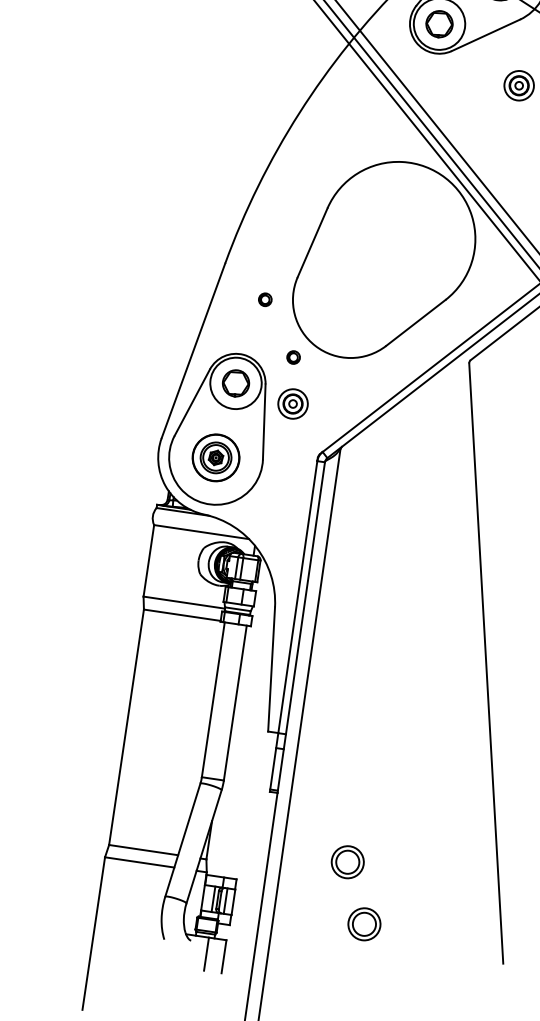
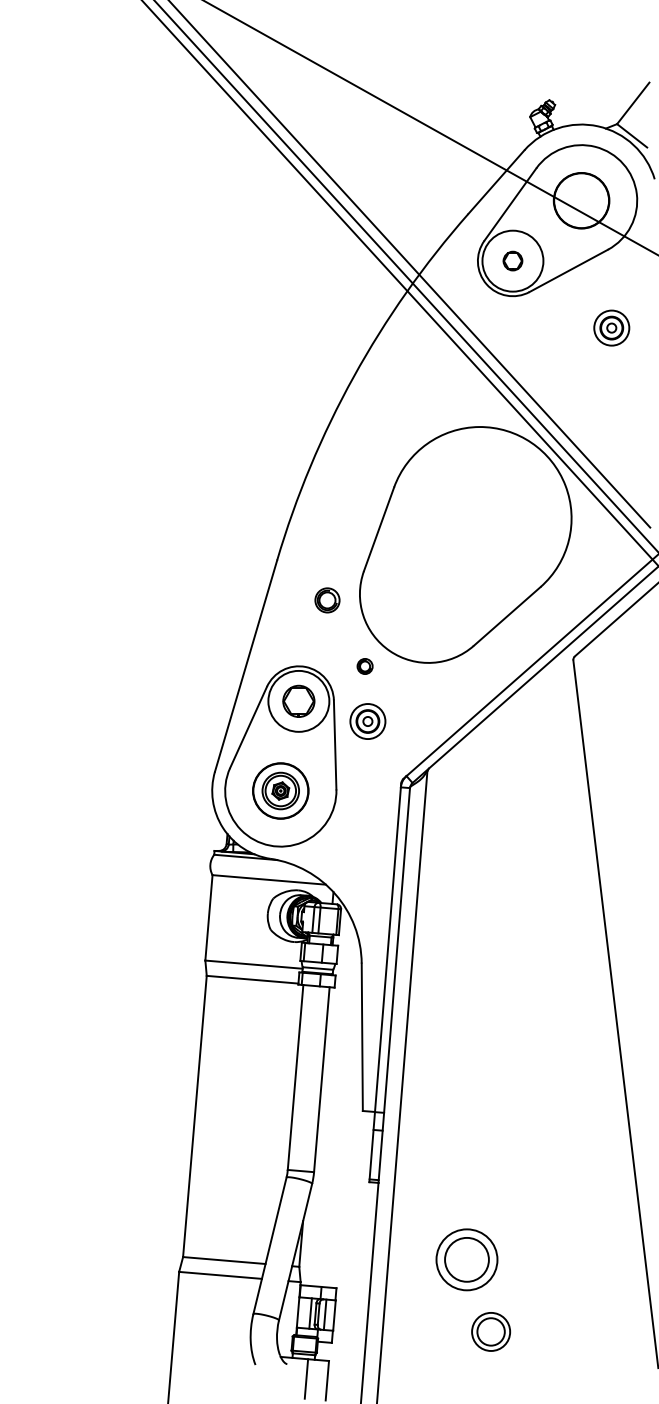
part: (439, 23) -> (512, 260), size x0.6
part: (264, 299) -> (326, 599), size x1.6
part: (347, 862) -> (466, 1259), size x1.6

